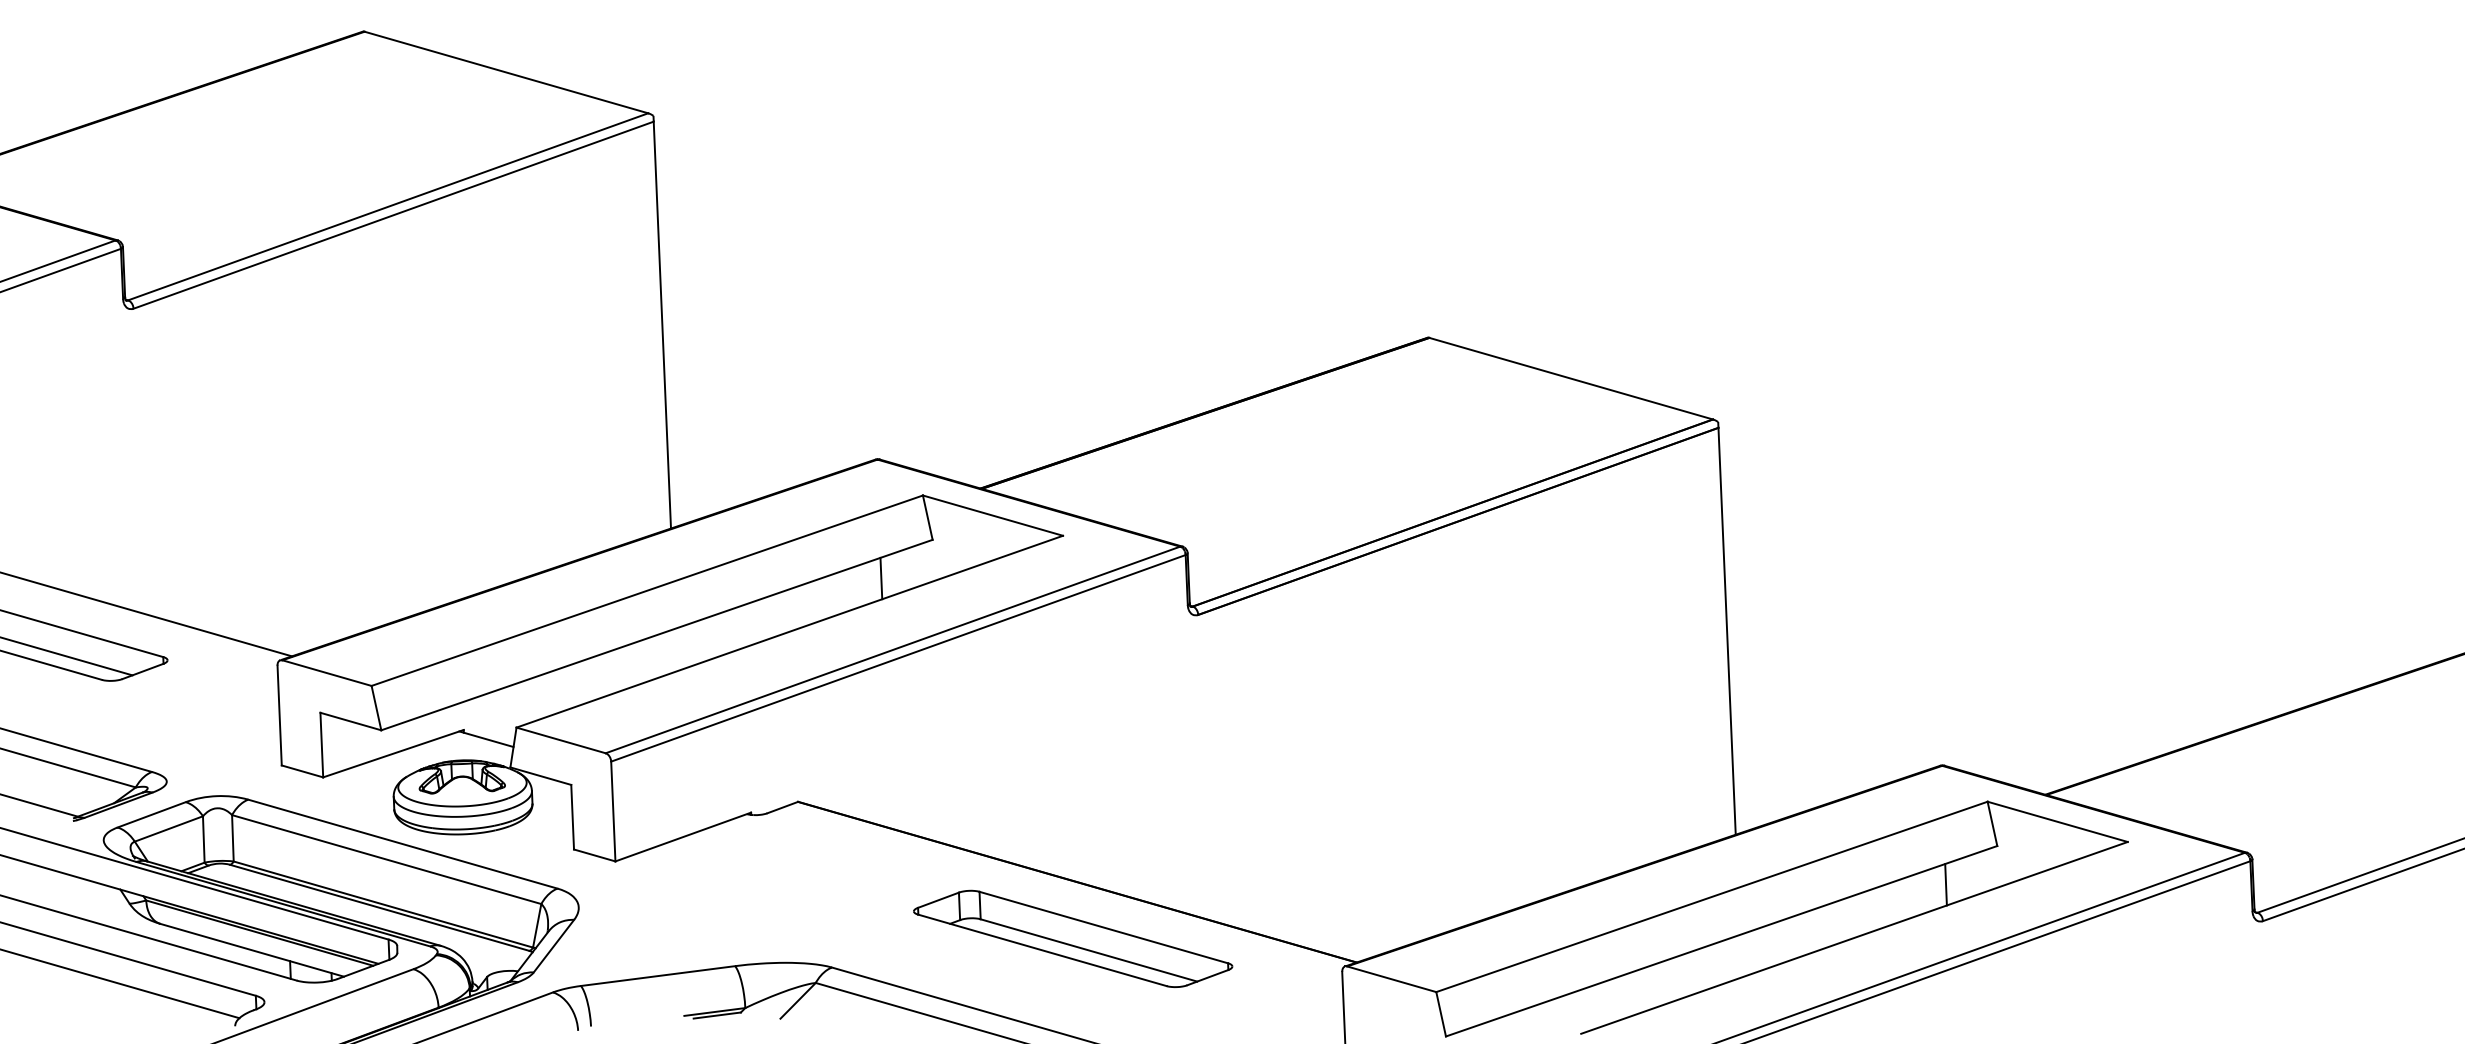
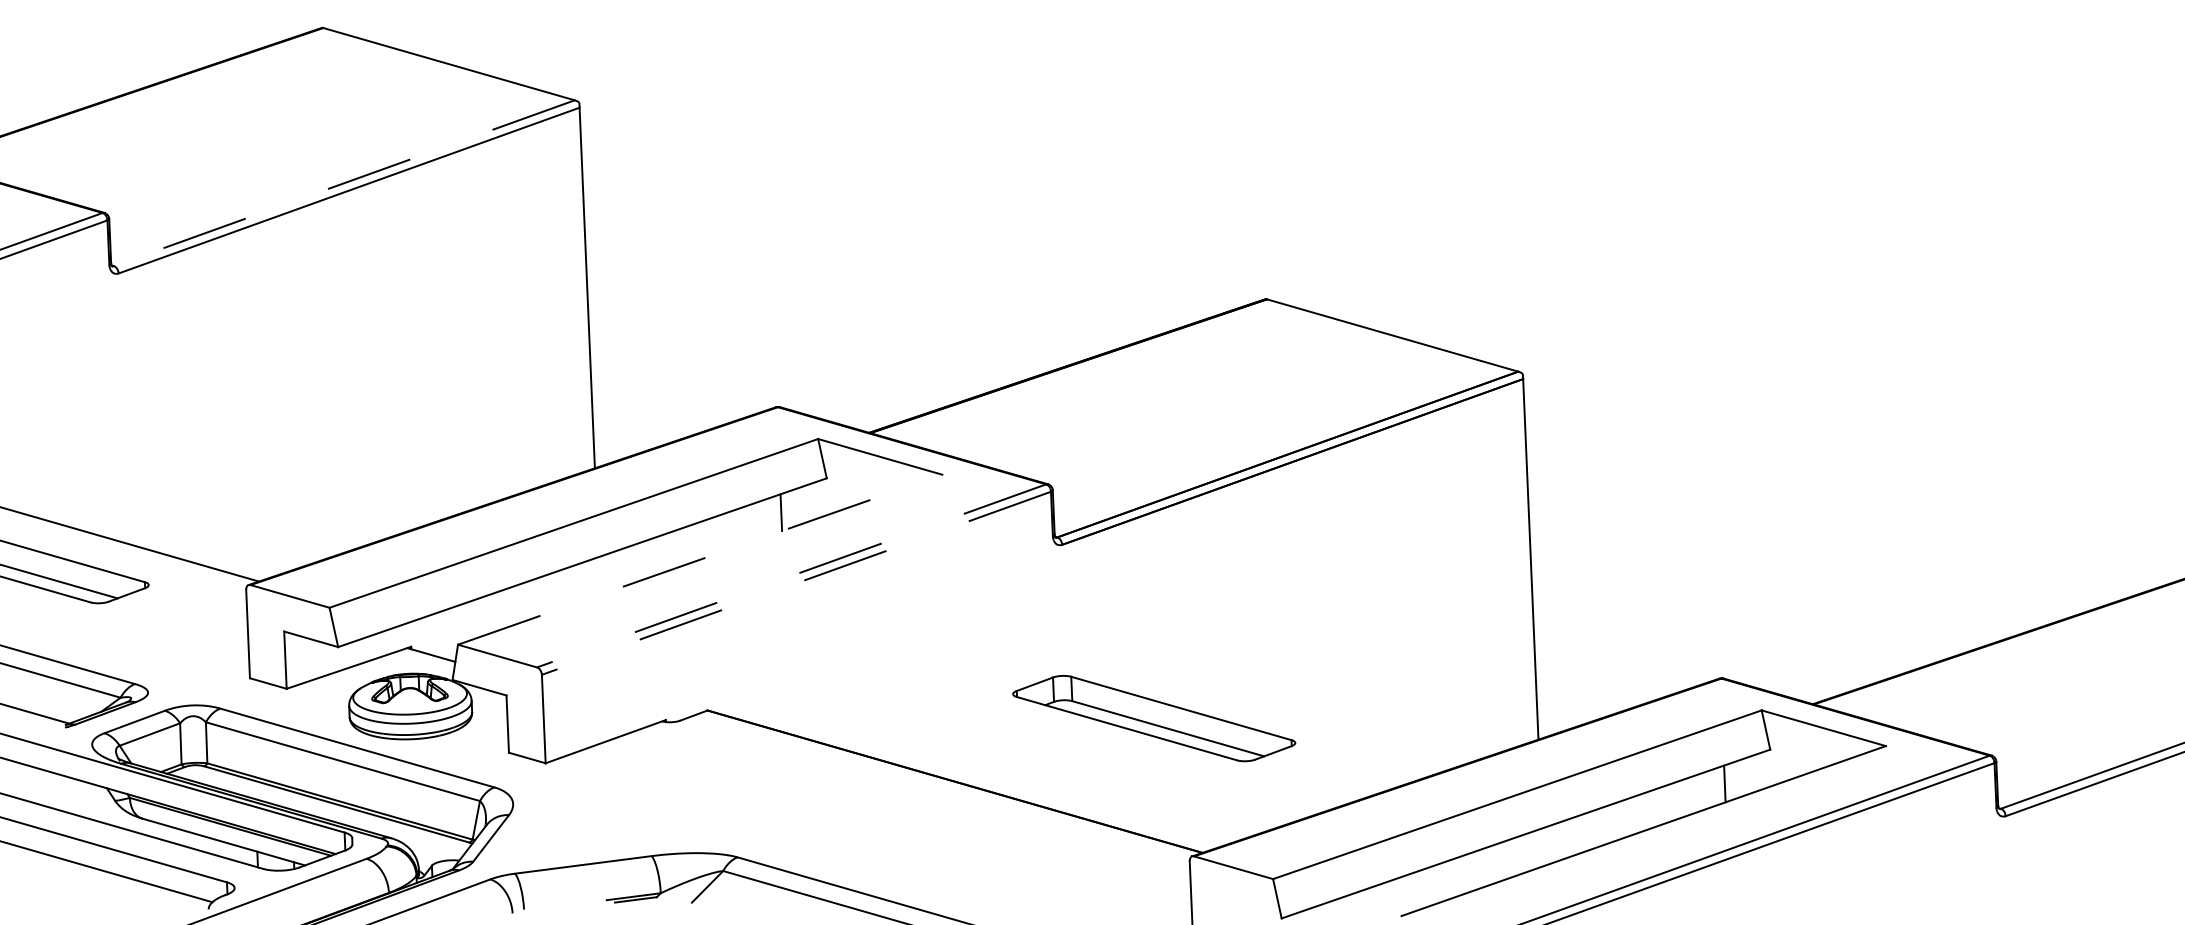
line: (387, 207) -> (343, 183), solid -> dashed
line: (789, 631) -> (699, 559), solid -> dashed
line: (892, 650) -> (791, 576), solid -> dashed
line: (897, 658) -> (795, 583), solid -> dashed
part: (1073, 938) -> (1154, 718), moved

